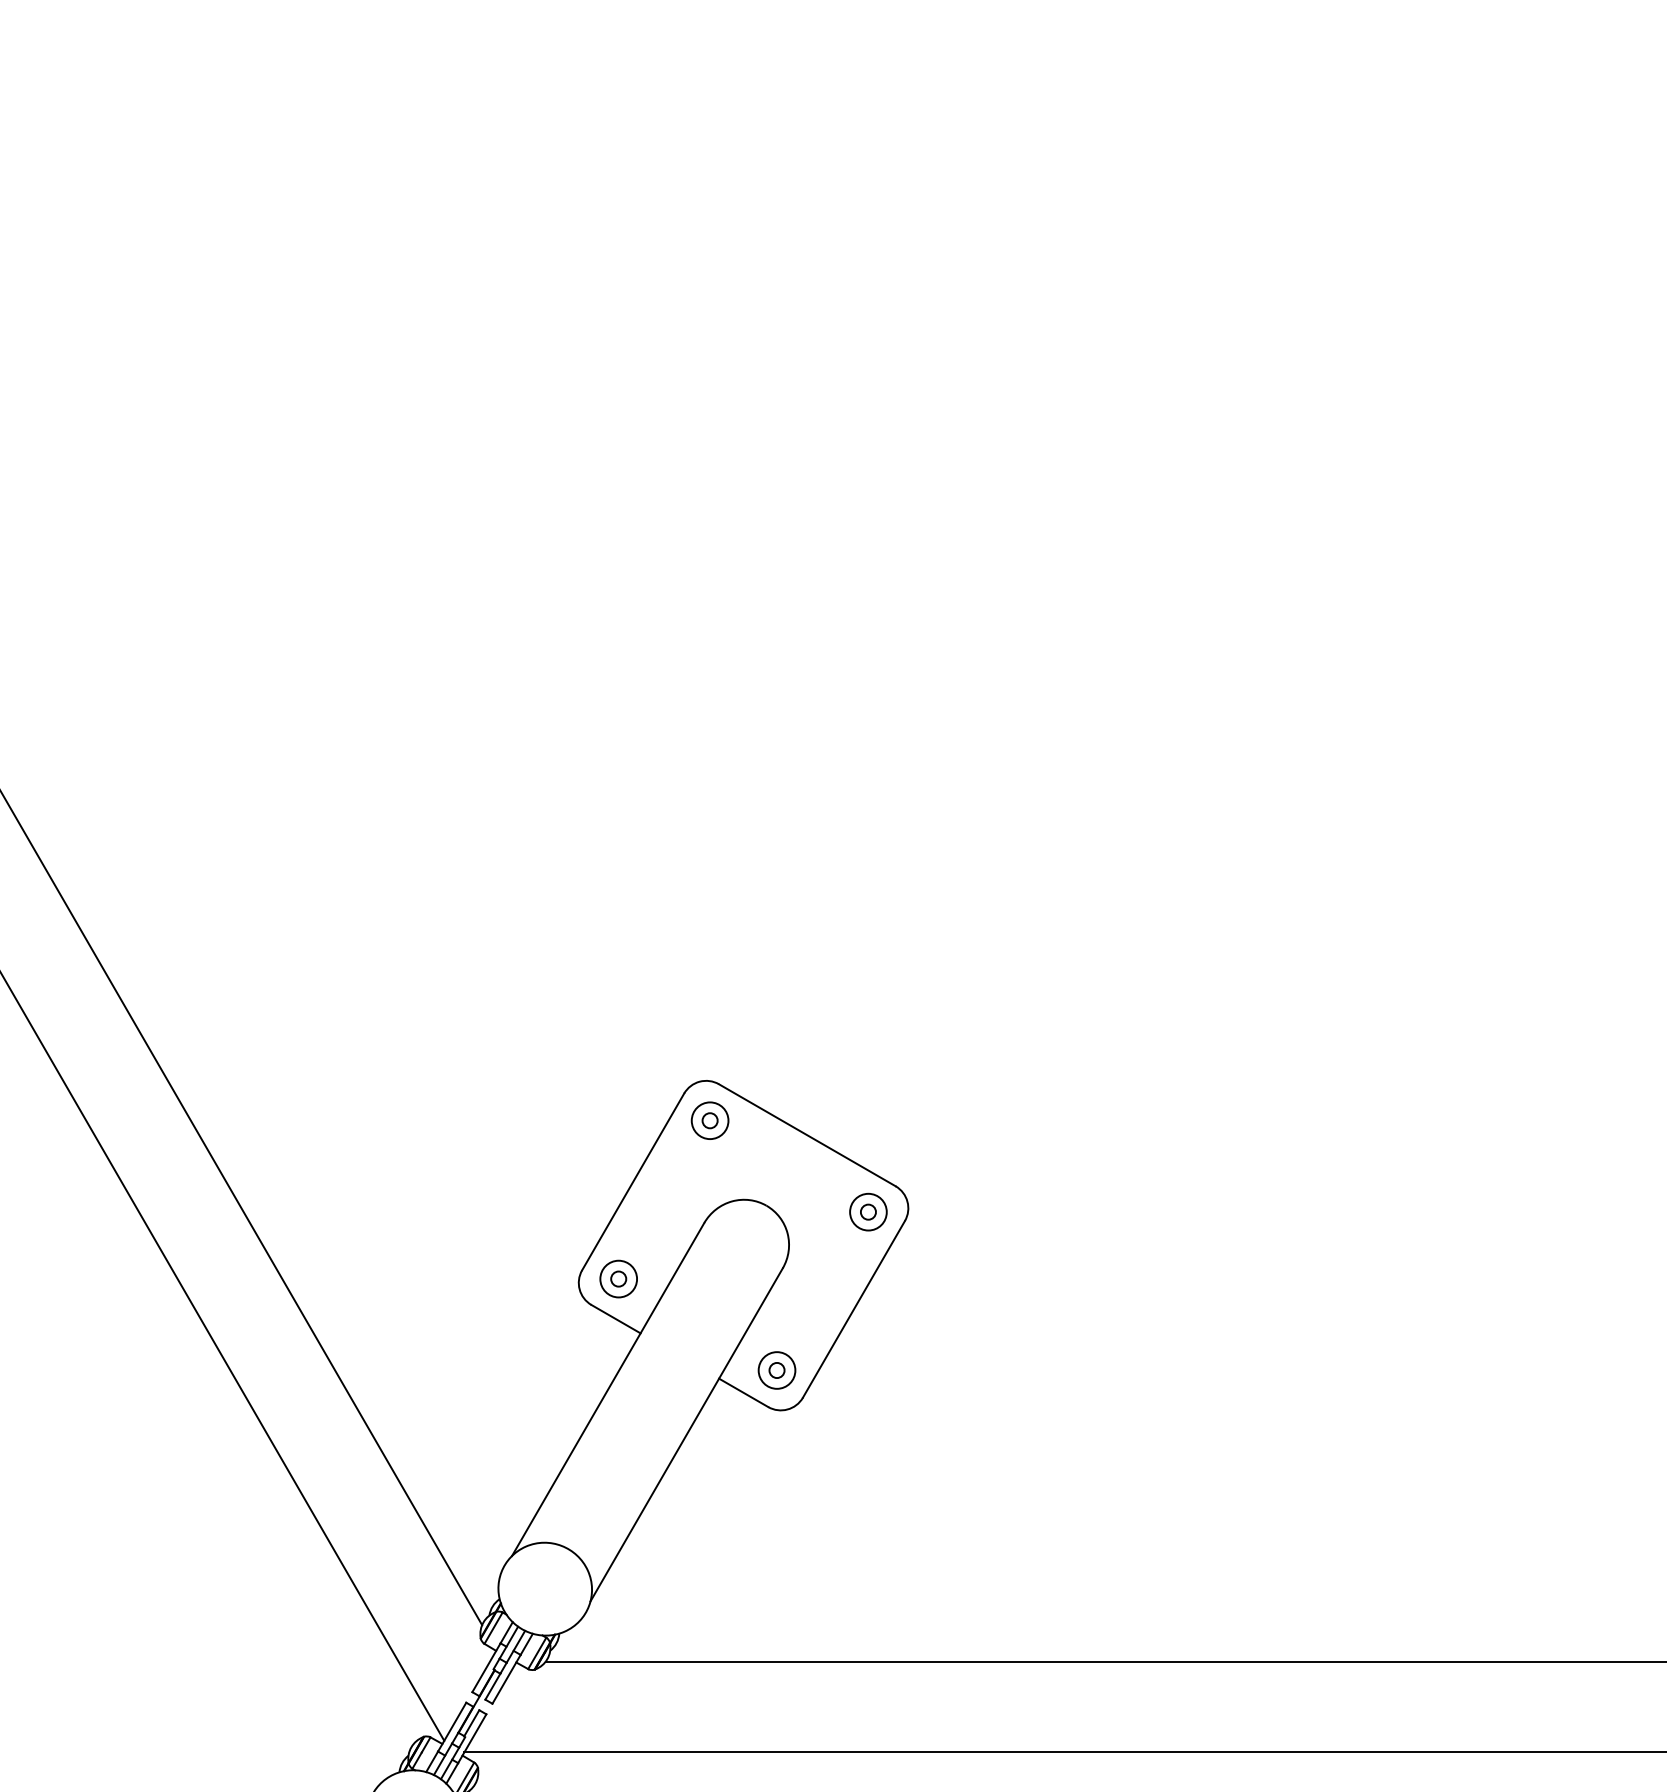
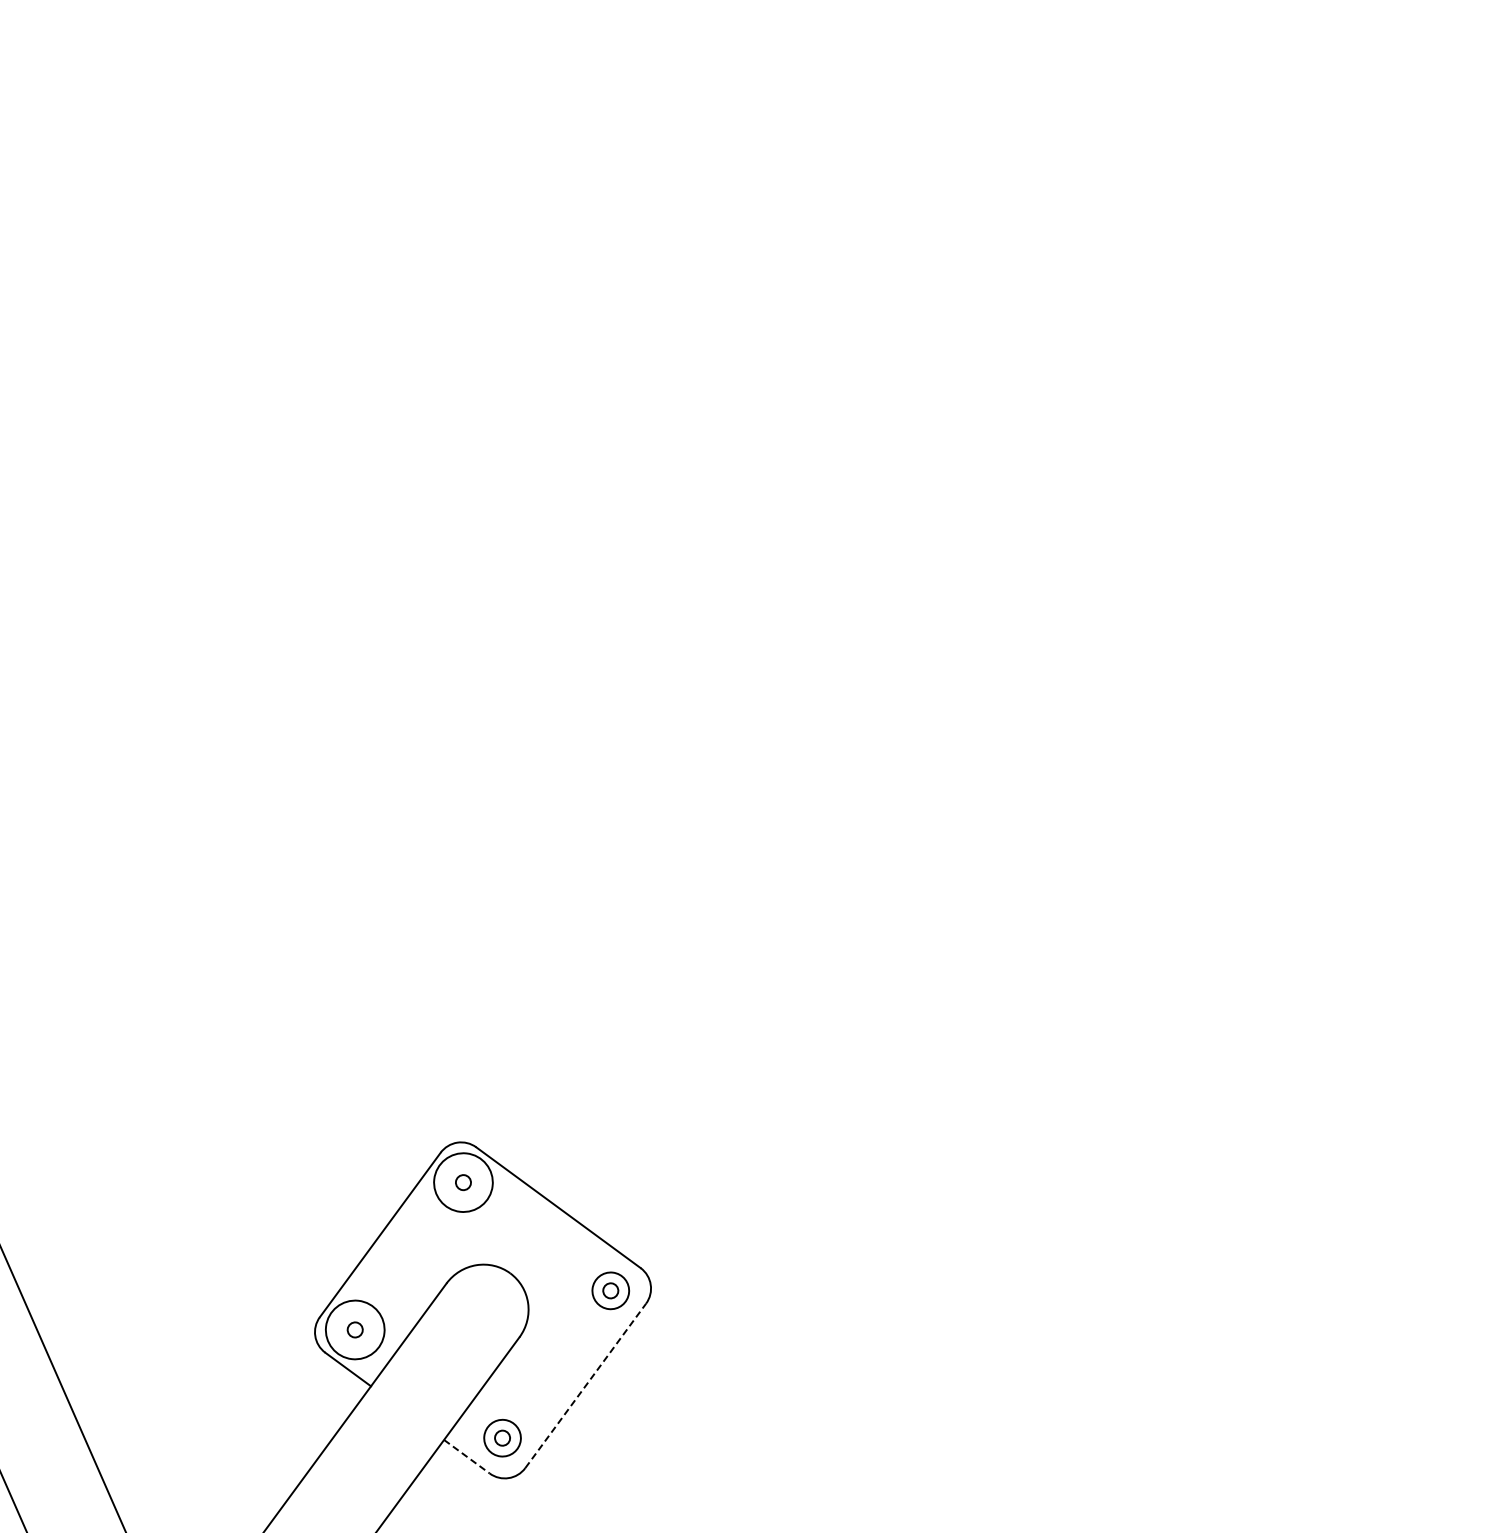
circle: (709, 1120) -> (462, 1182), size x1.6
circle: (618, 1278) -> (355, 1329), size x1.6
line: (853, 1309) -> (585, 1385), solid -> dashed
line: (744, 1393) -> (467, 1457), solid -> dashed

